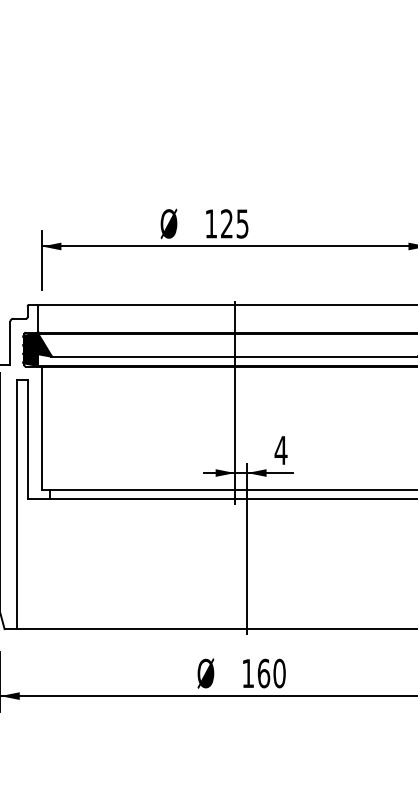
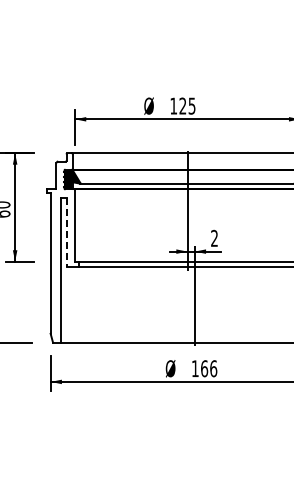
line: (27, 440) -> (66, 232), solid -> dashed
text: (280, 448) -> (214, 237), 4 -> 2
text: (279, 673) -> (213, 368), 160 -> 166

